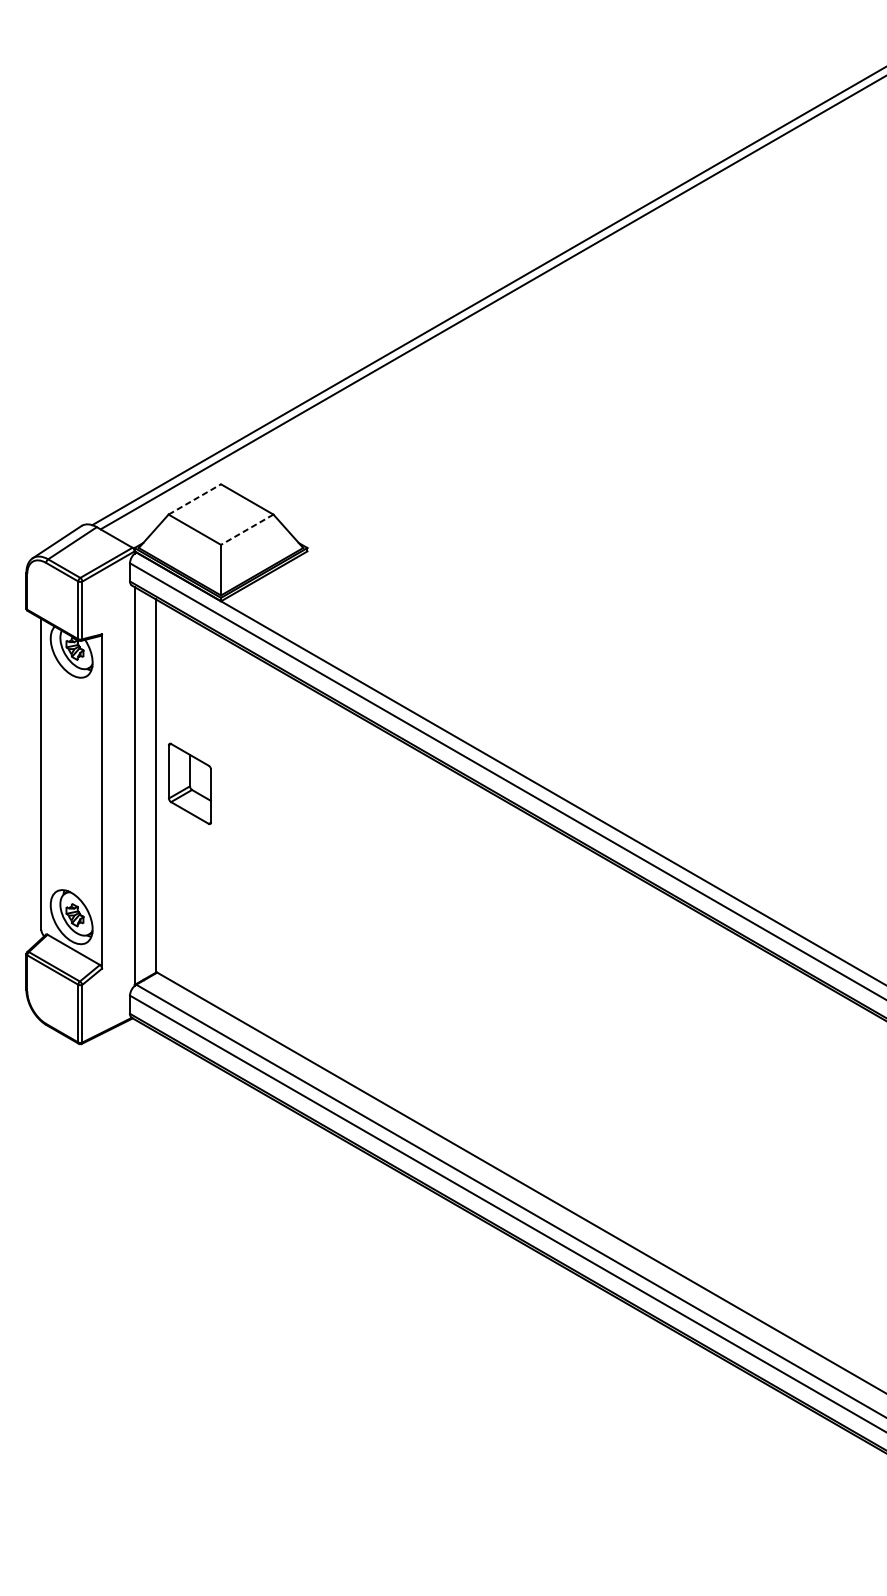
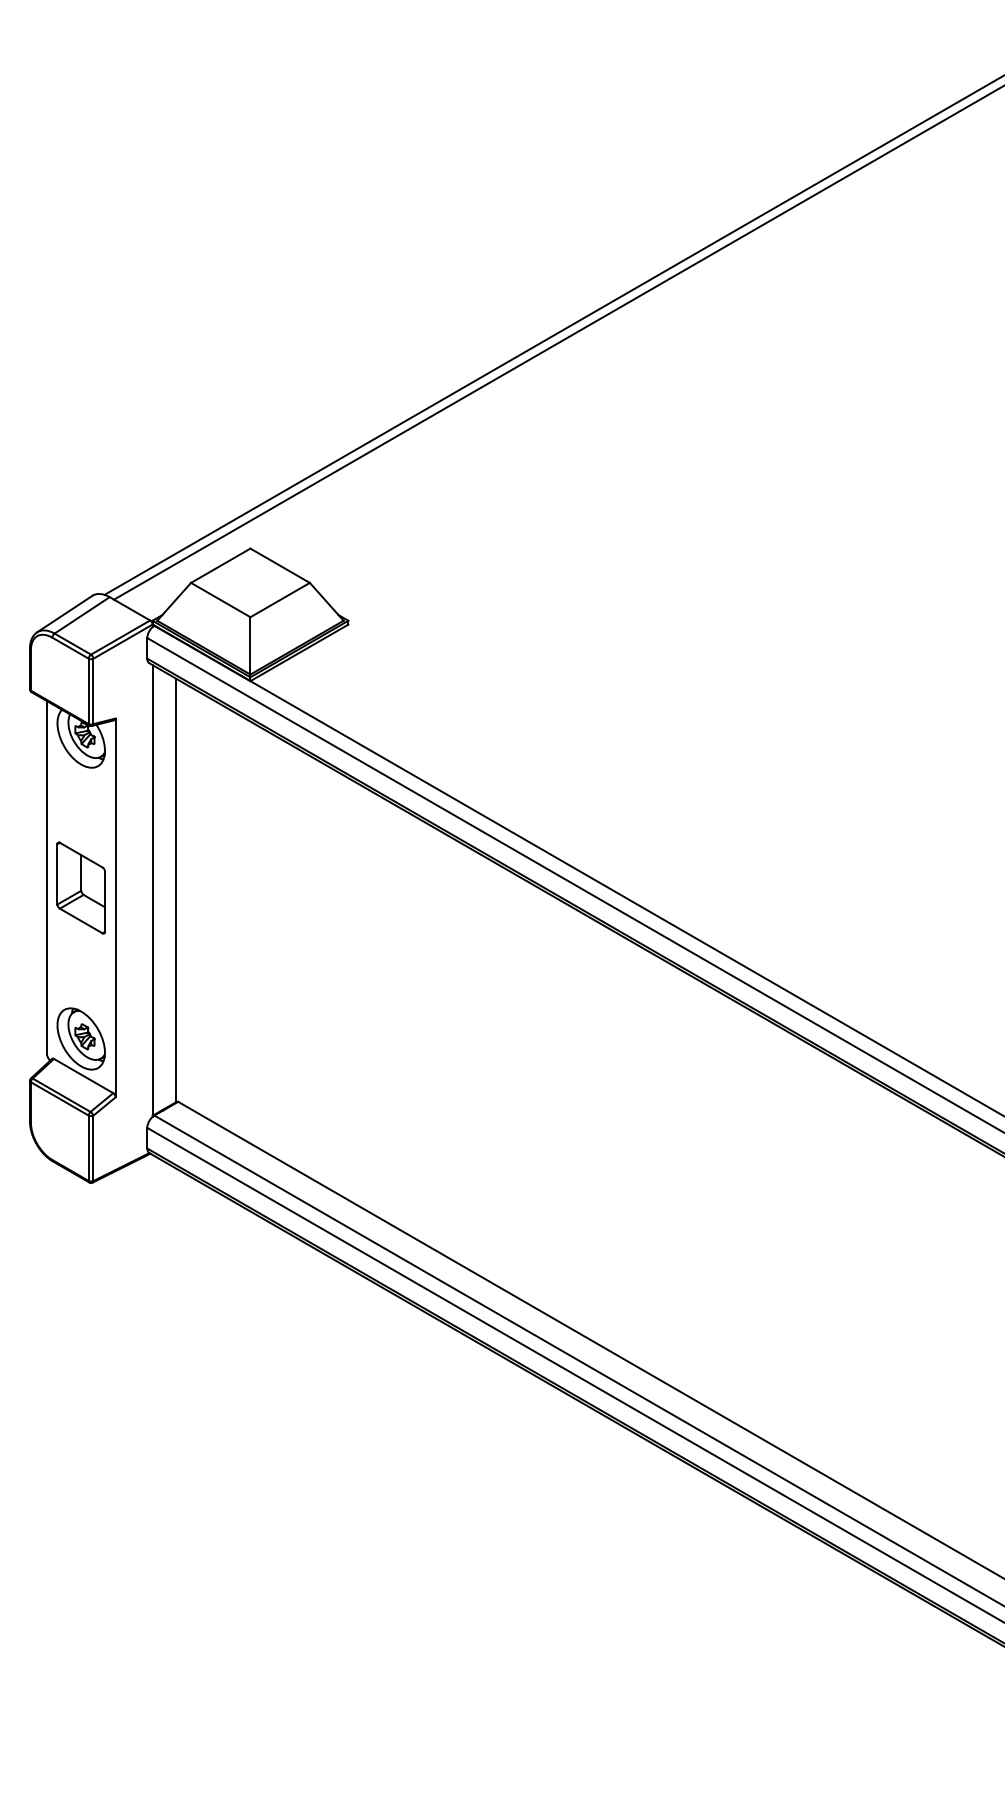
line: (195, 499) -> (221, 565), dashed -> solid
line: (246, 530) -> (279, 600), dashed -> solid
part: (189, 783) -> (80, 887), moved

